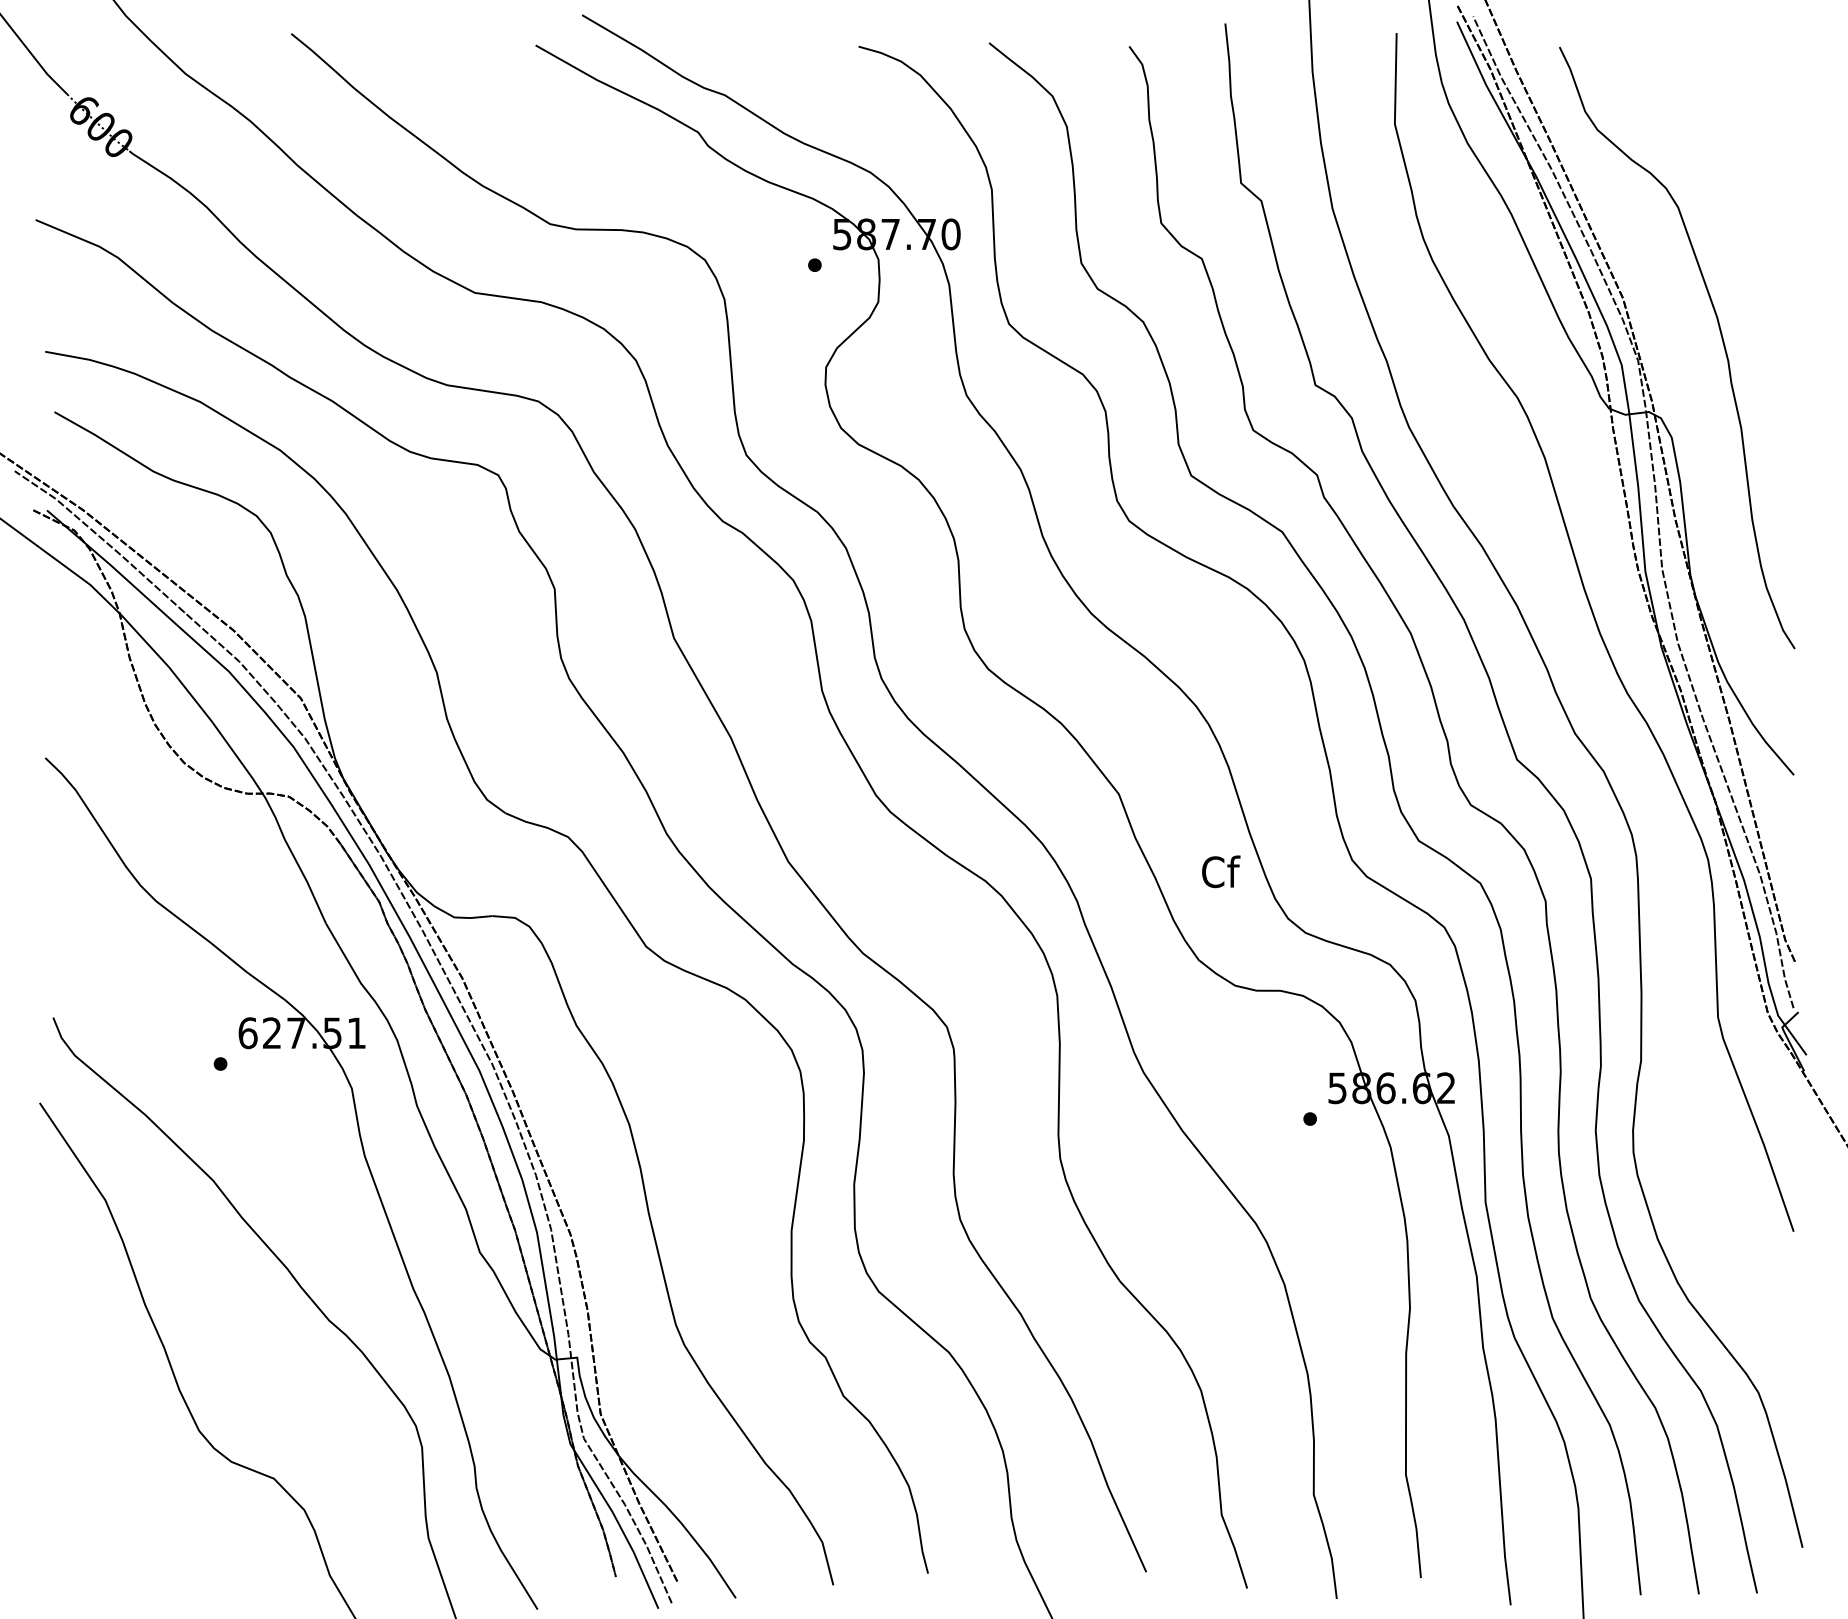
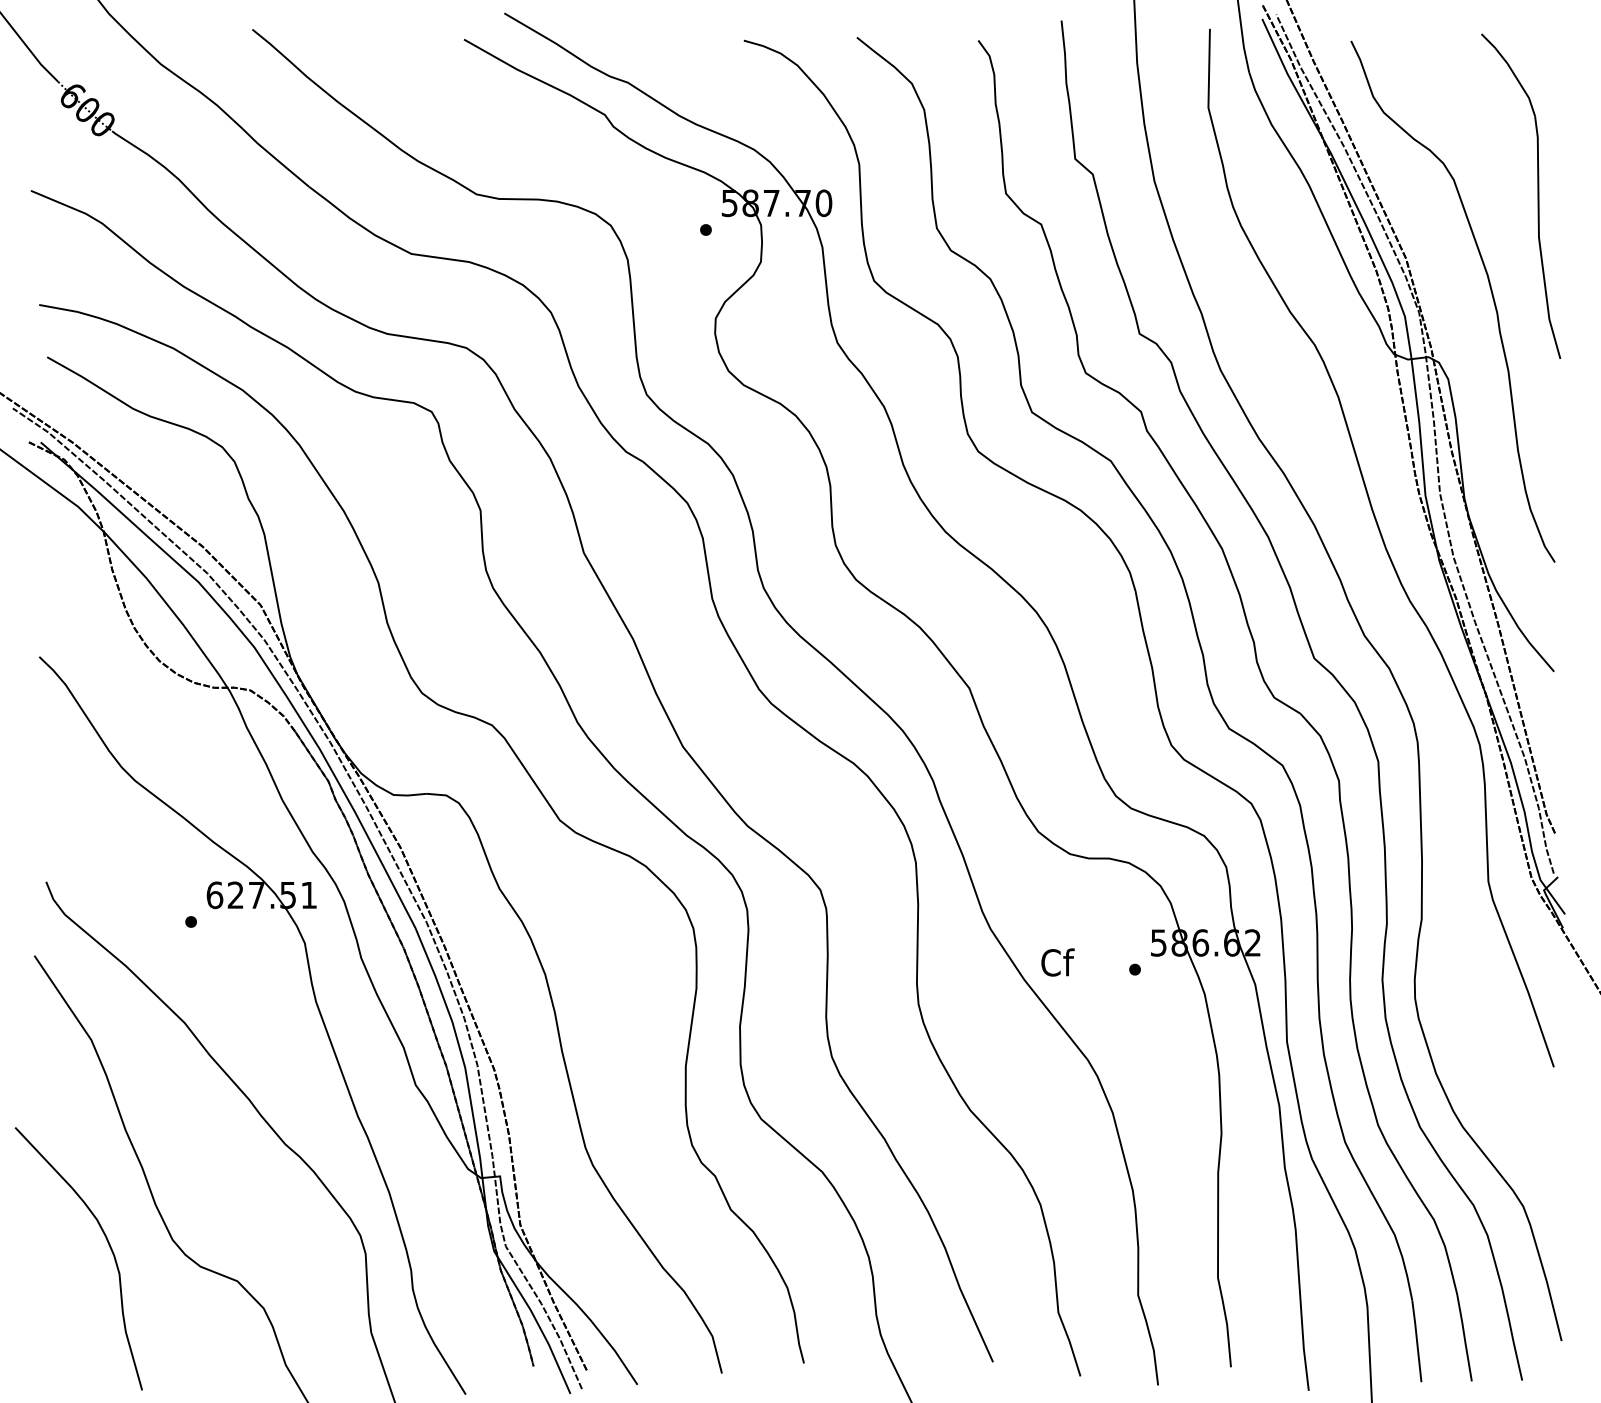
part: (1774, 222) -> (1537, 192), added
text: (1221, 871) -> (1058, 962), moved
curve: (124, 1435) -> (107, 1243), added

